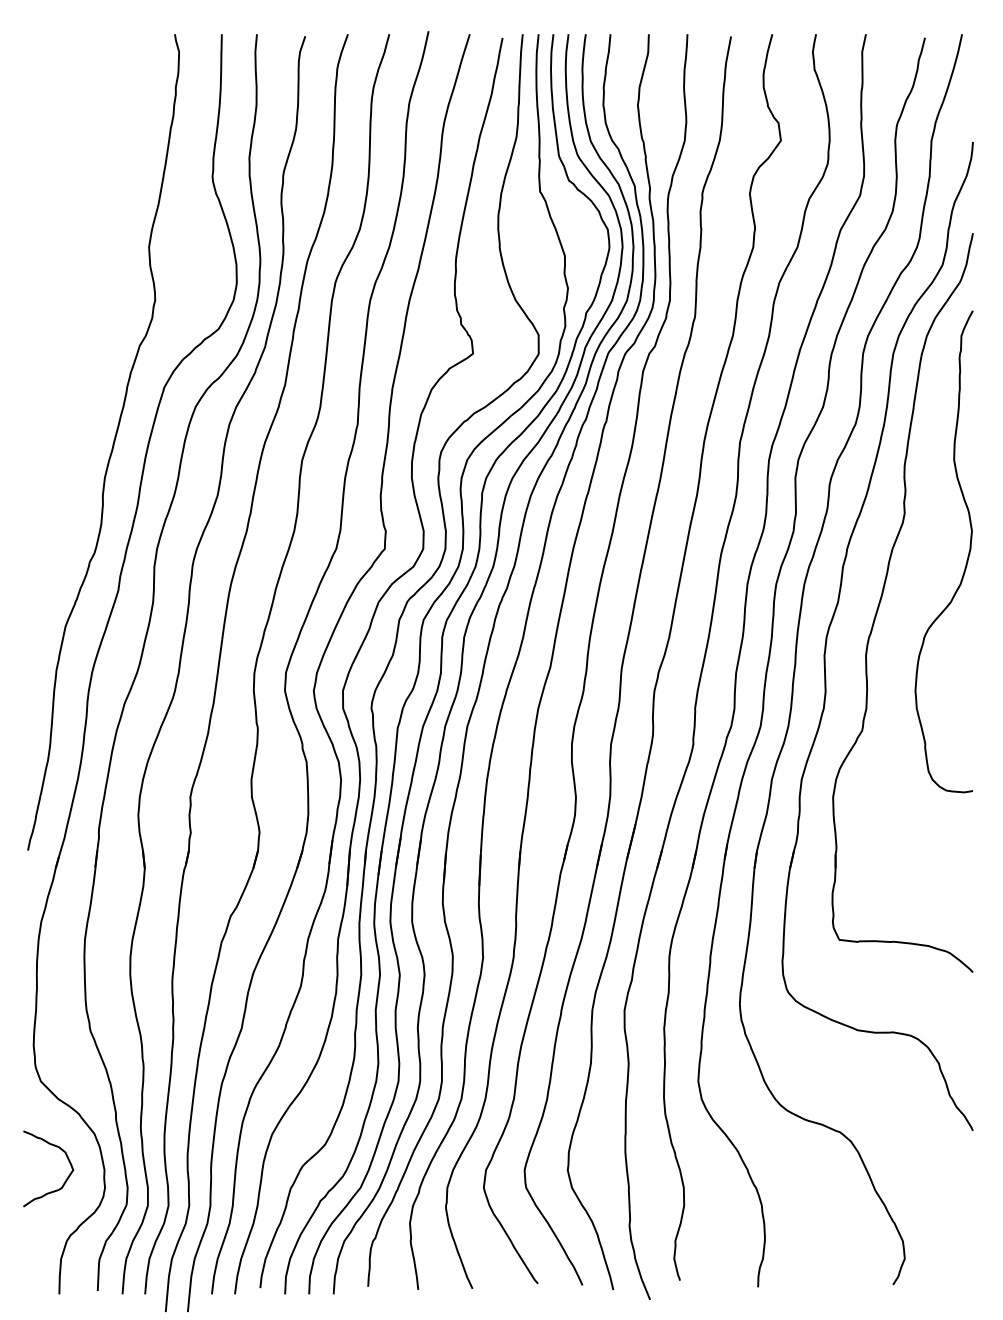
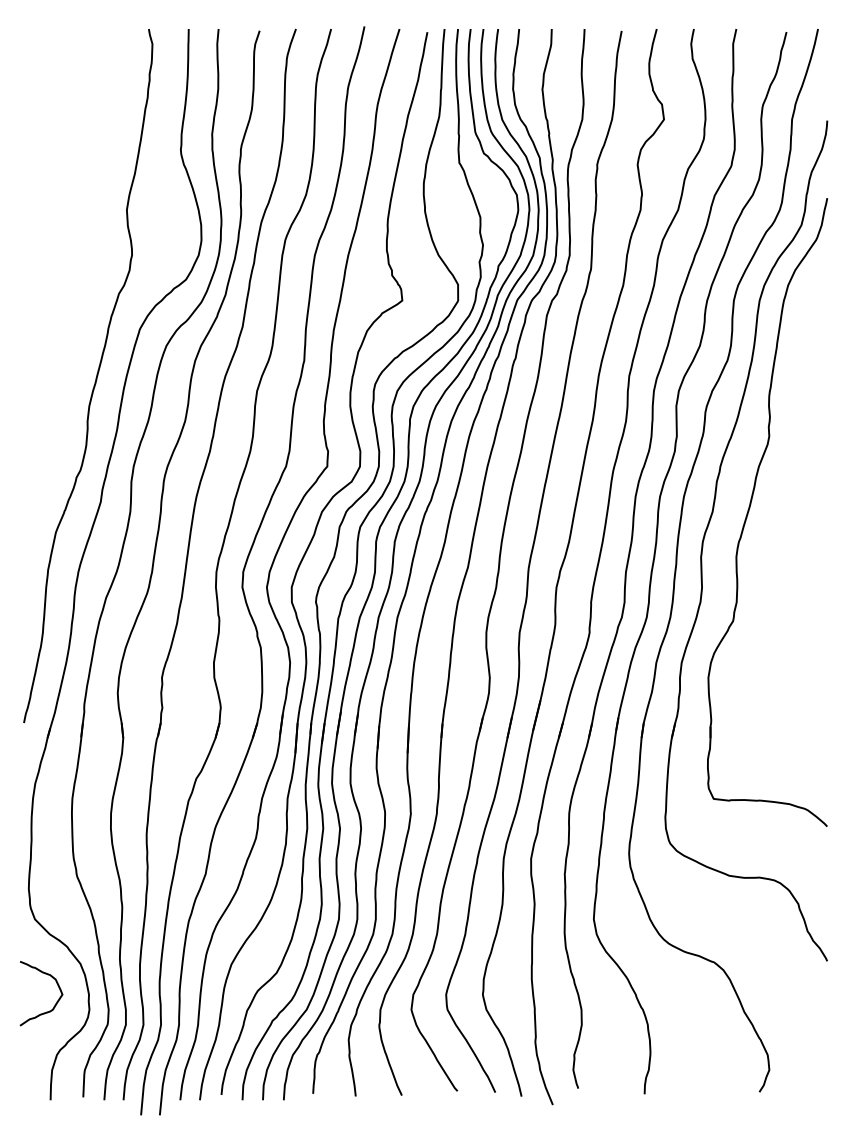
curve: (967, 555) -> (822, 472), removed

